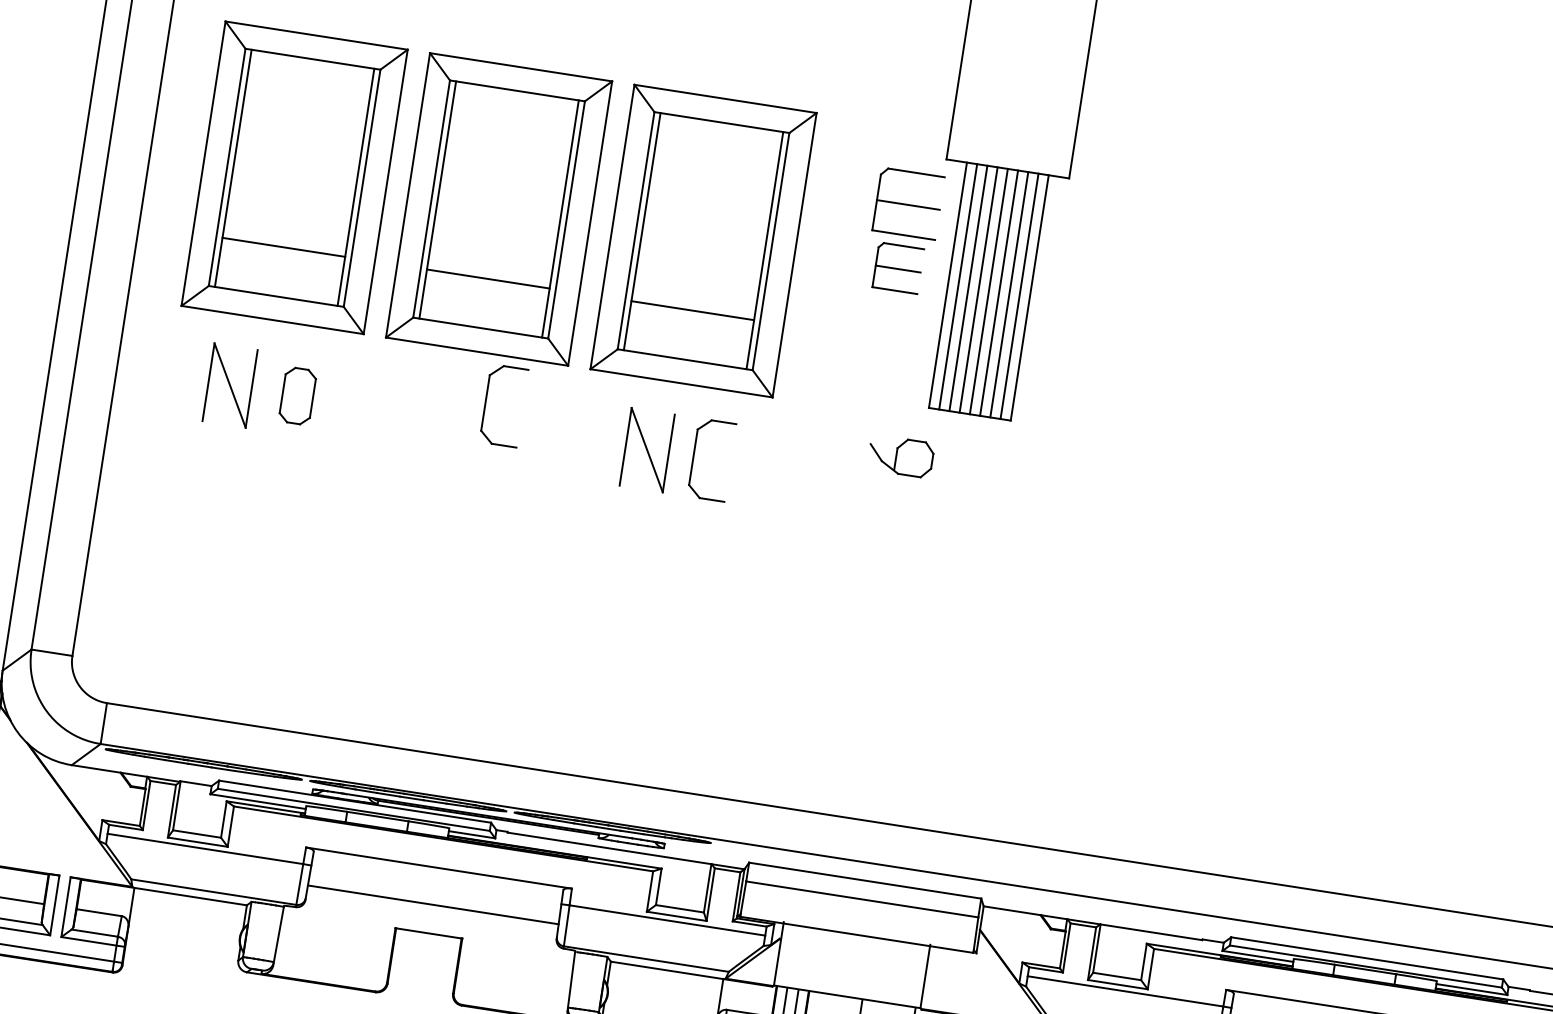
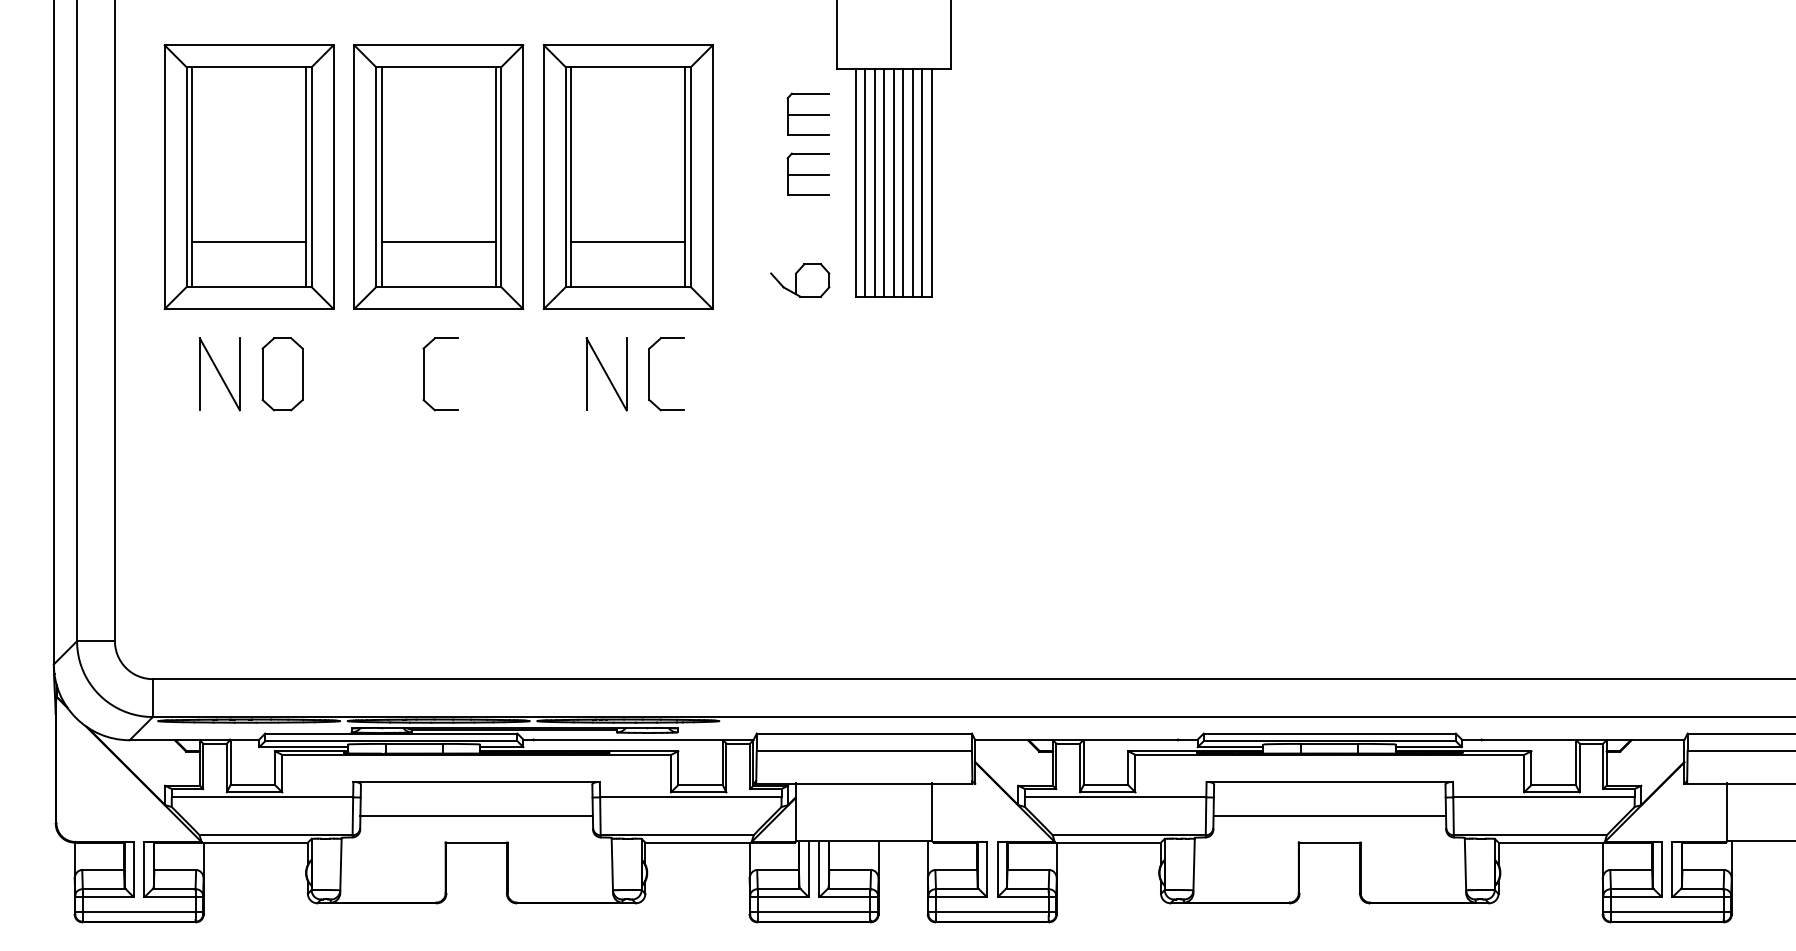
part: (907, 202) -> (807, 113), size x0.71
part: (297, 396) -> (282, 374), size x1.43
part: (486, 403) -> (424, 374), moved
part: (901, 456) -> (800, 280), moved

